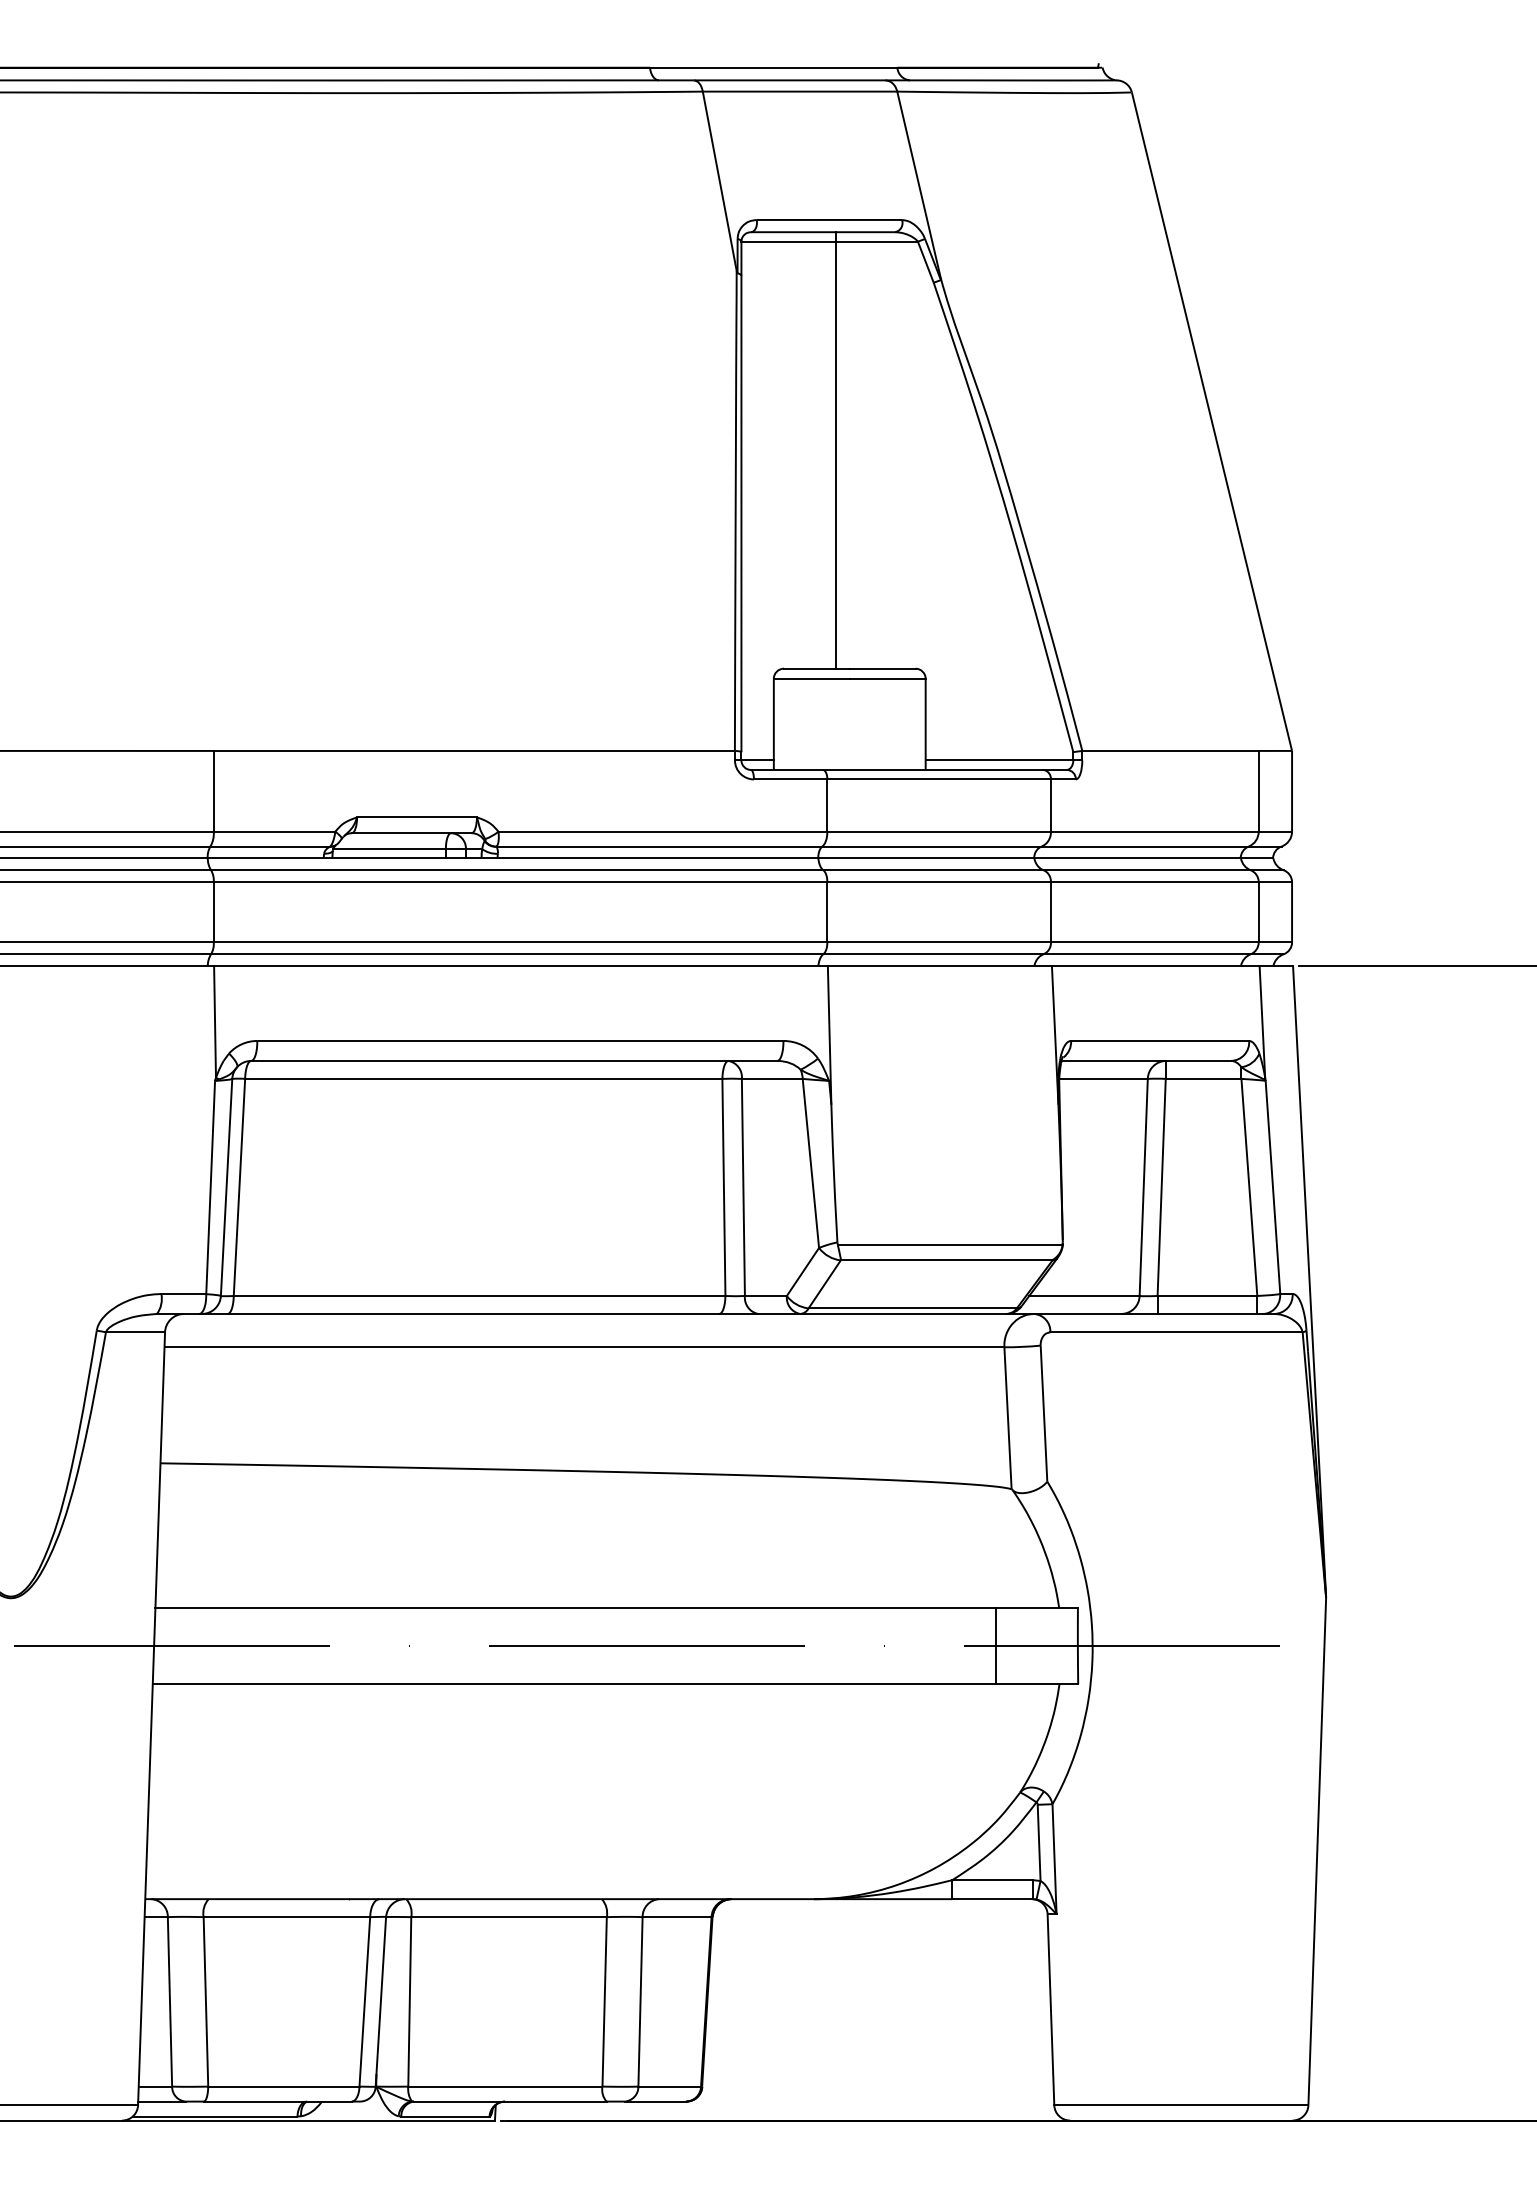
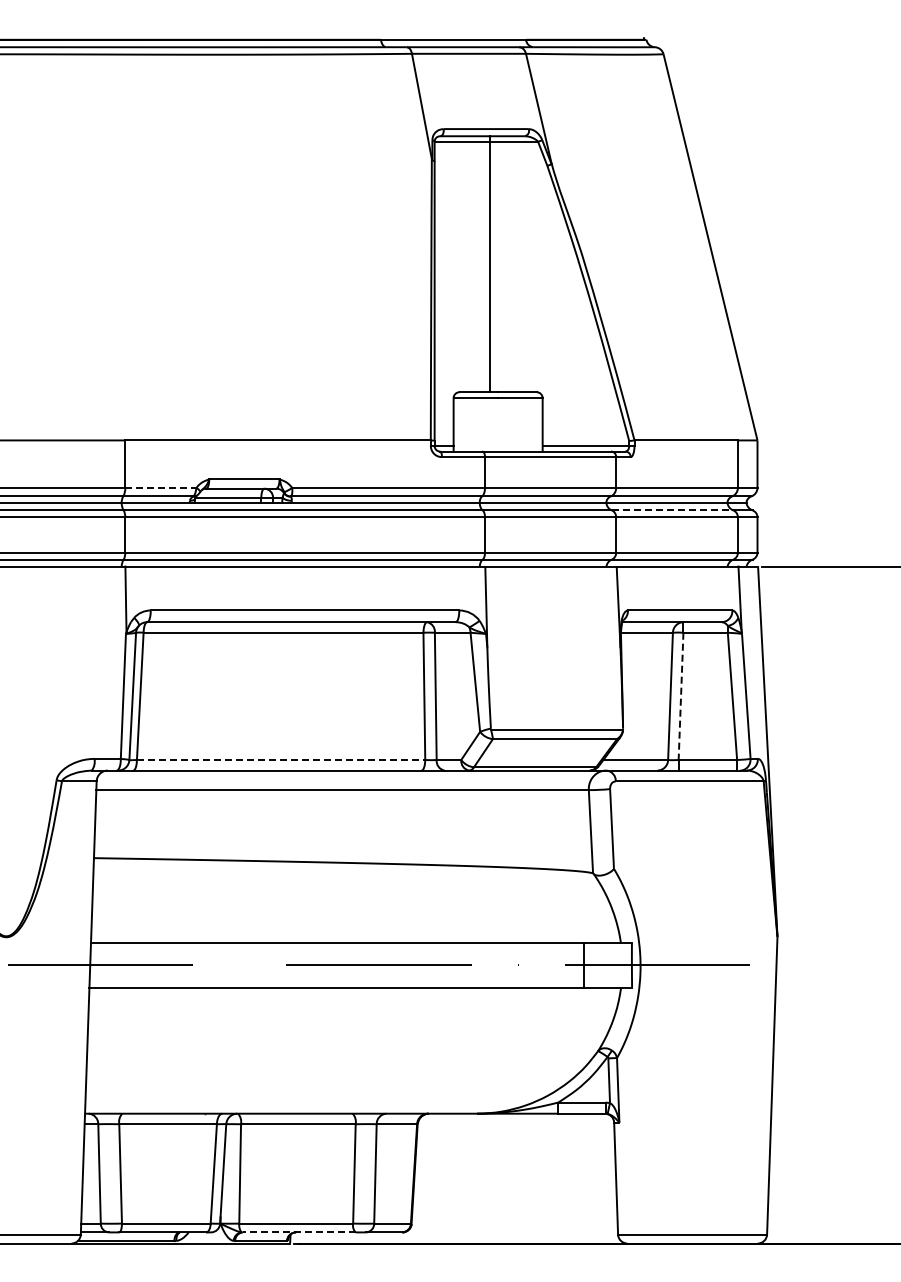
line: (273, 831) -> (160, 487), solid -> dashed
line: (1147, 870) -> (672, 510), solid -> dashed
line: (1162, 1187) -> (681, 696), solid -> dashed
line: (480, 1296) -> (281, 760), solid -> dashed
line: (509, 2101) -> (298, 1232), solid -> dashed

